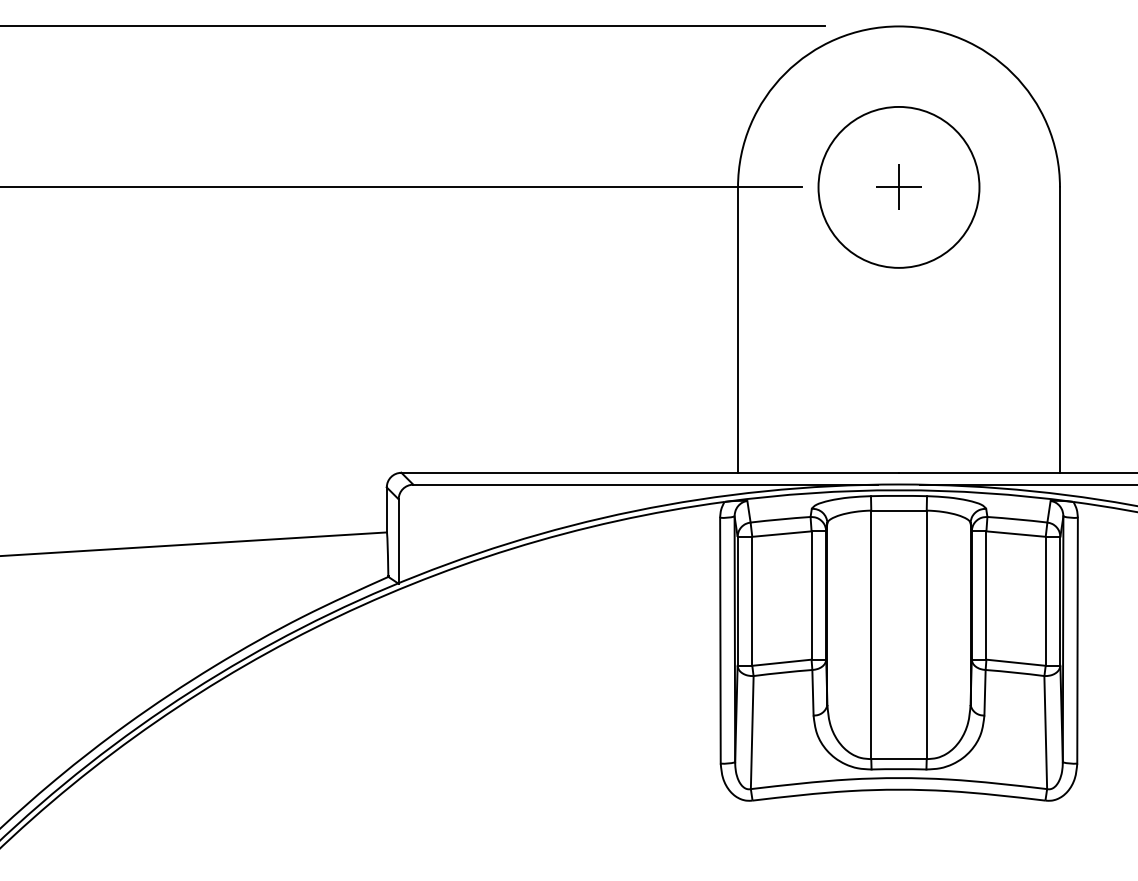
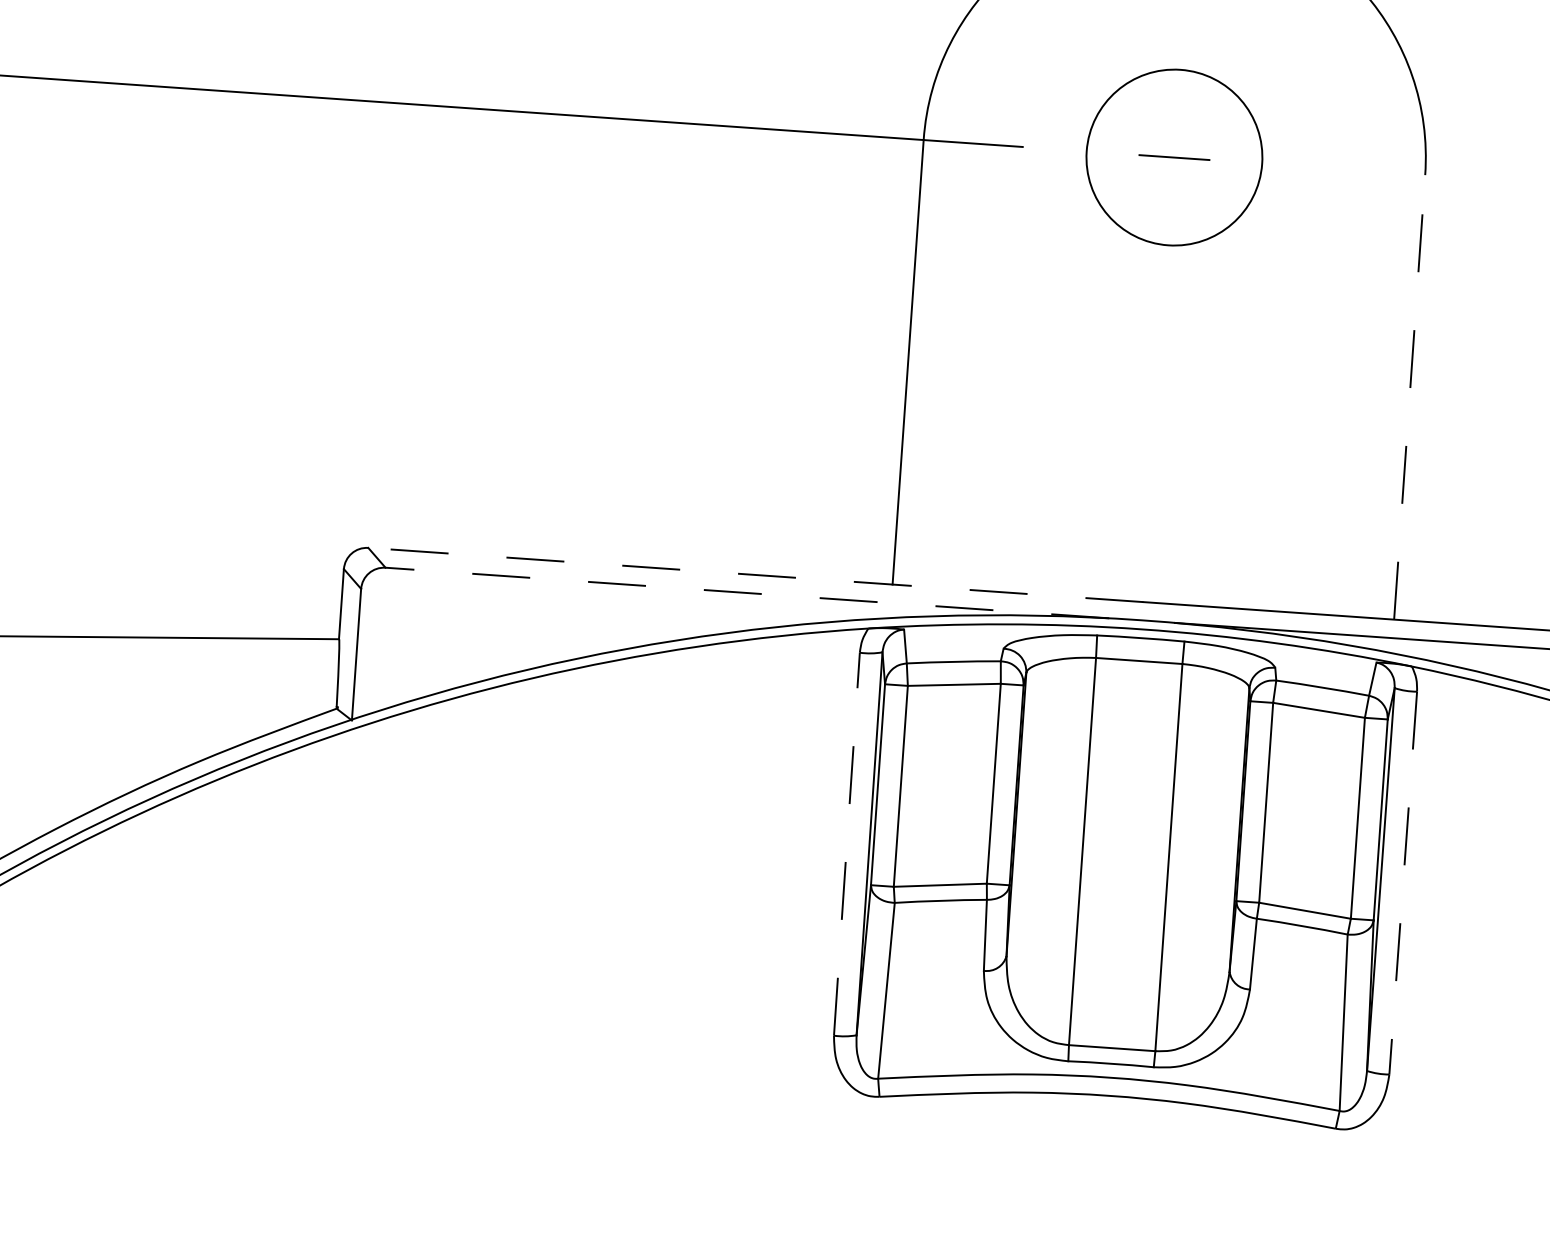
circle: (898, 186) -> (1173, 156), size x0.7
line: (899, 187) -> (1175, 157), removed
line: (1059, 330) -> (1408, 397), solid -> dashed
line: (650, 472) -> (756, 574), solid -> dashed
line: (645, 484) -> (747, 592), solid -> dashed
line: (720, 640) -> (847, 843), solid -> dashed
line: (1077, 640) -> (1403, 882), solid -> dashed

